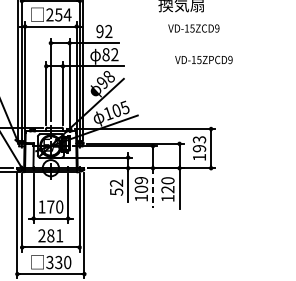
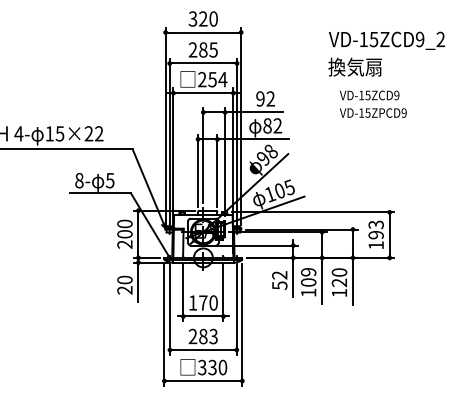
text: (204, 59) -> (373, 112), moved
line: (153, 188) -> (322, 281), dashed -> solid
text: (59, 235) -> (213, 336), 281 -> 283

